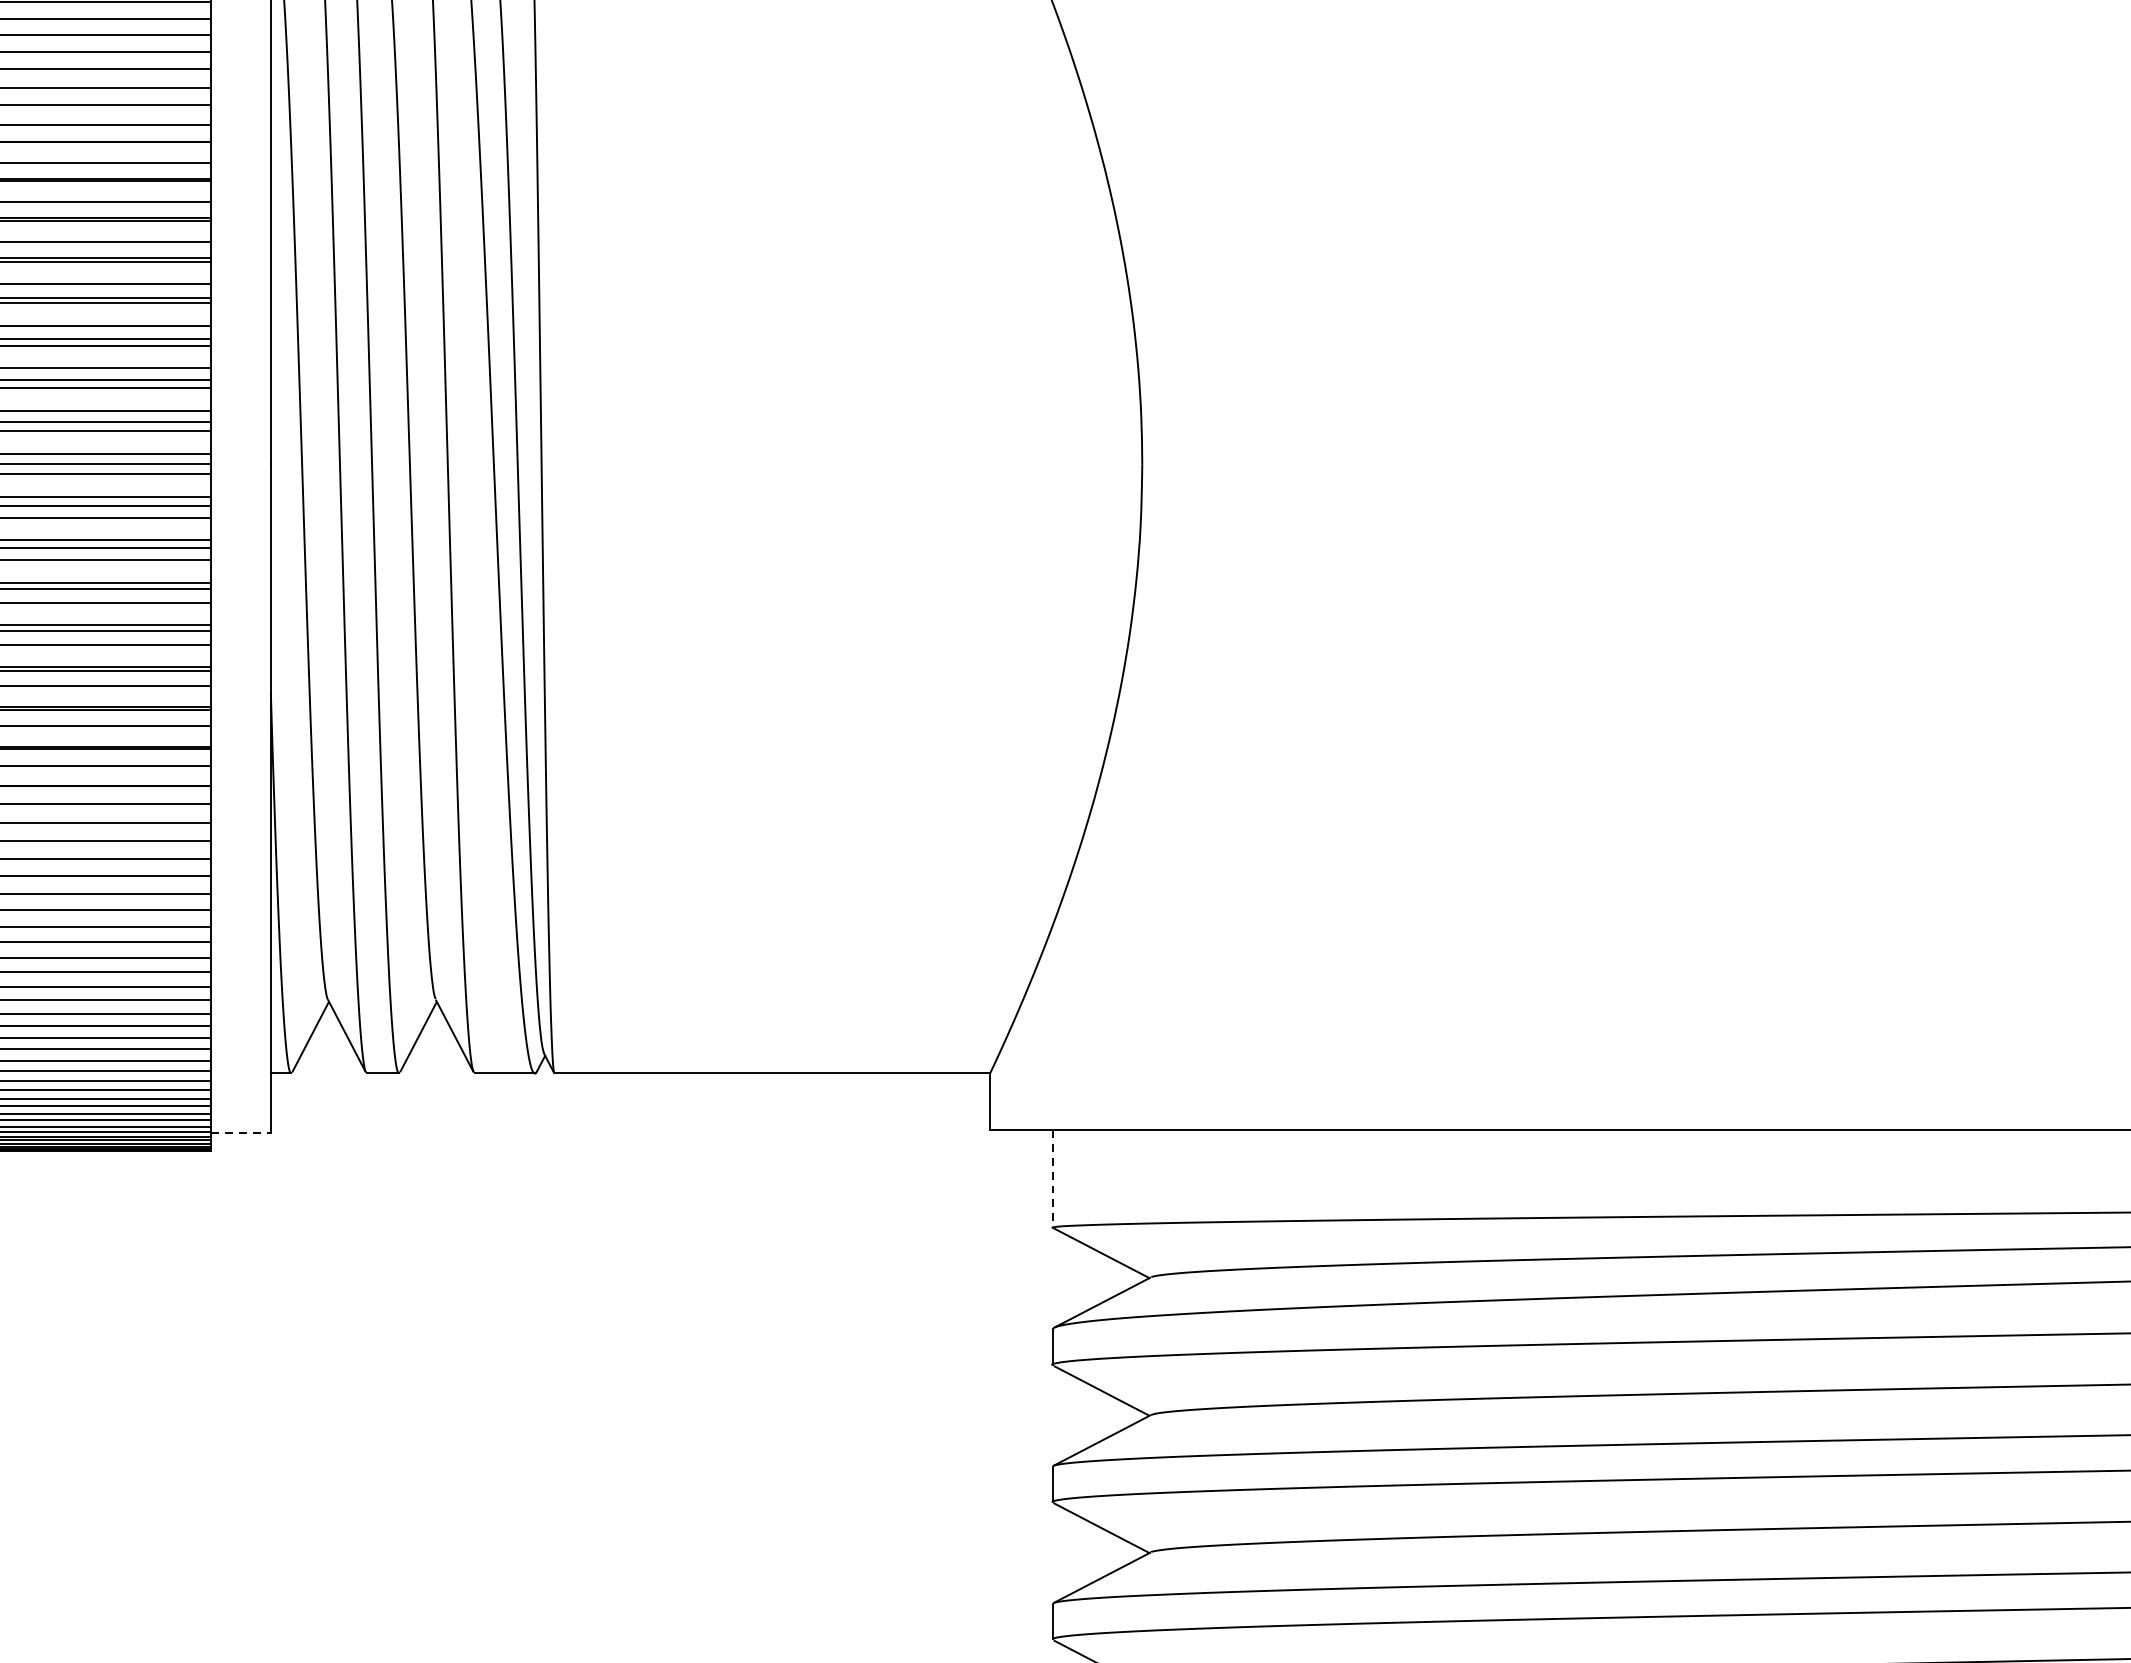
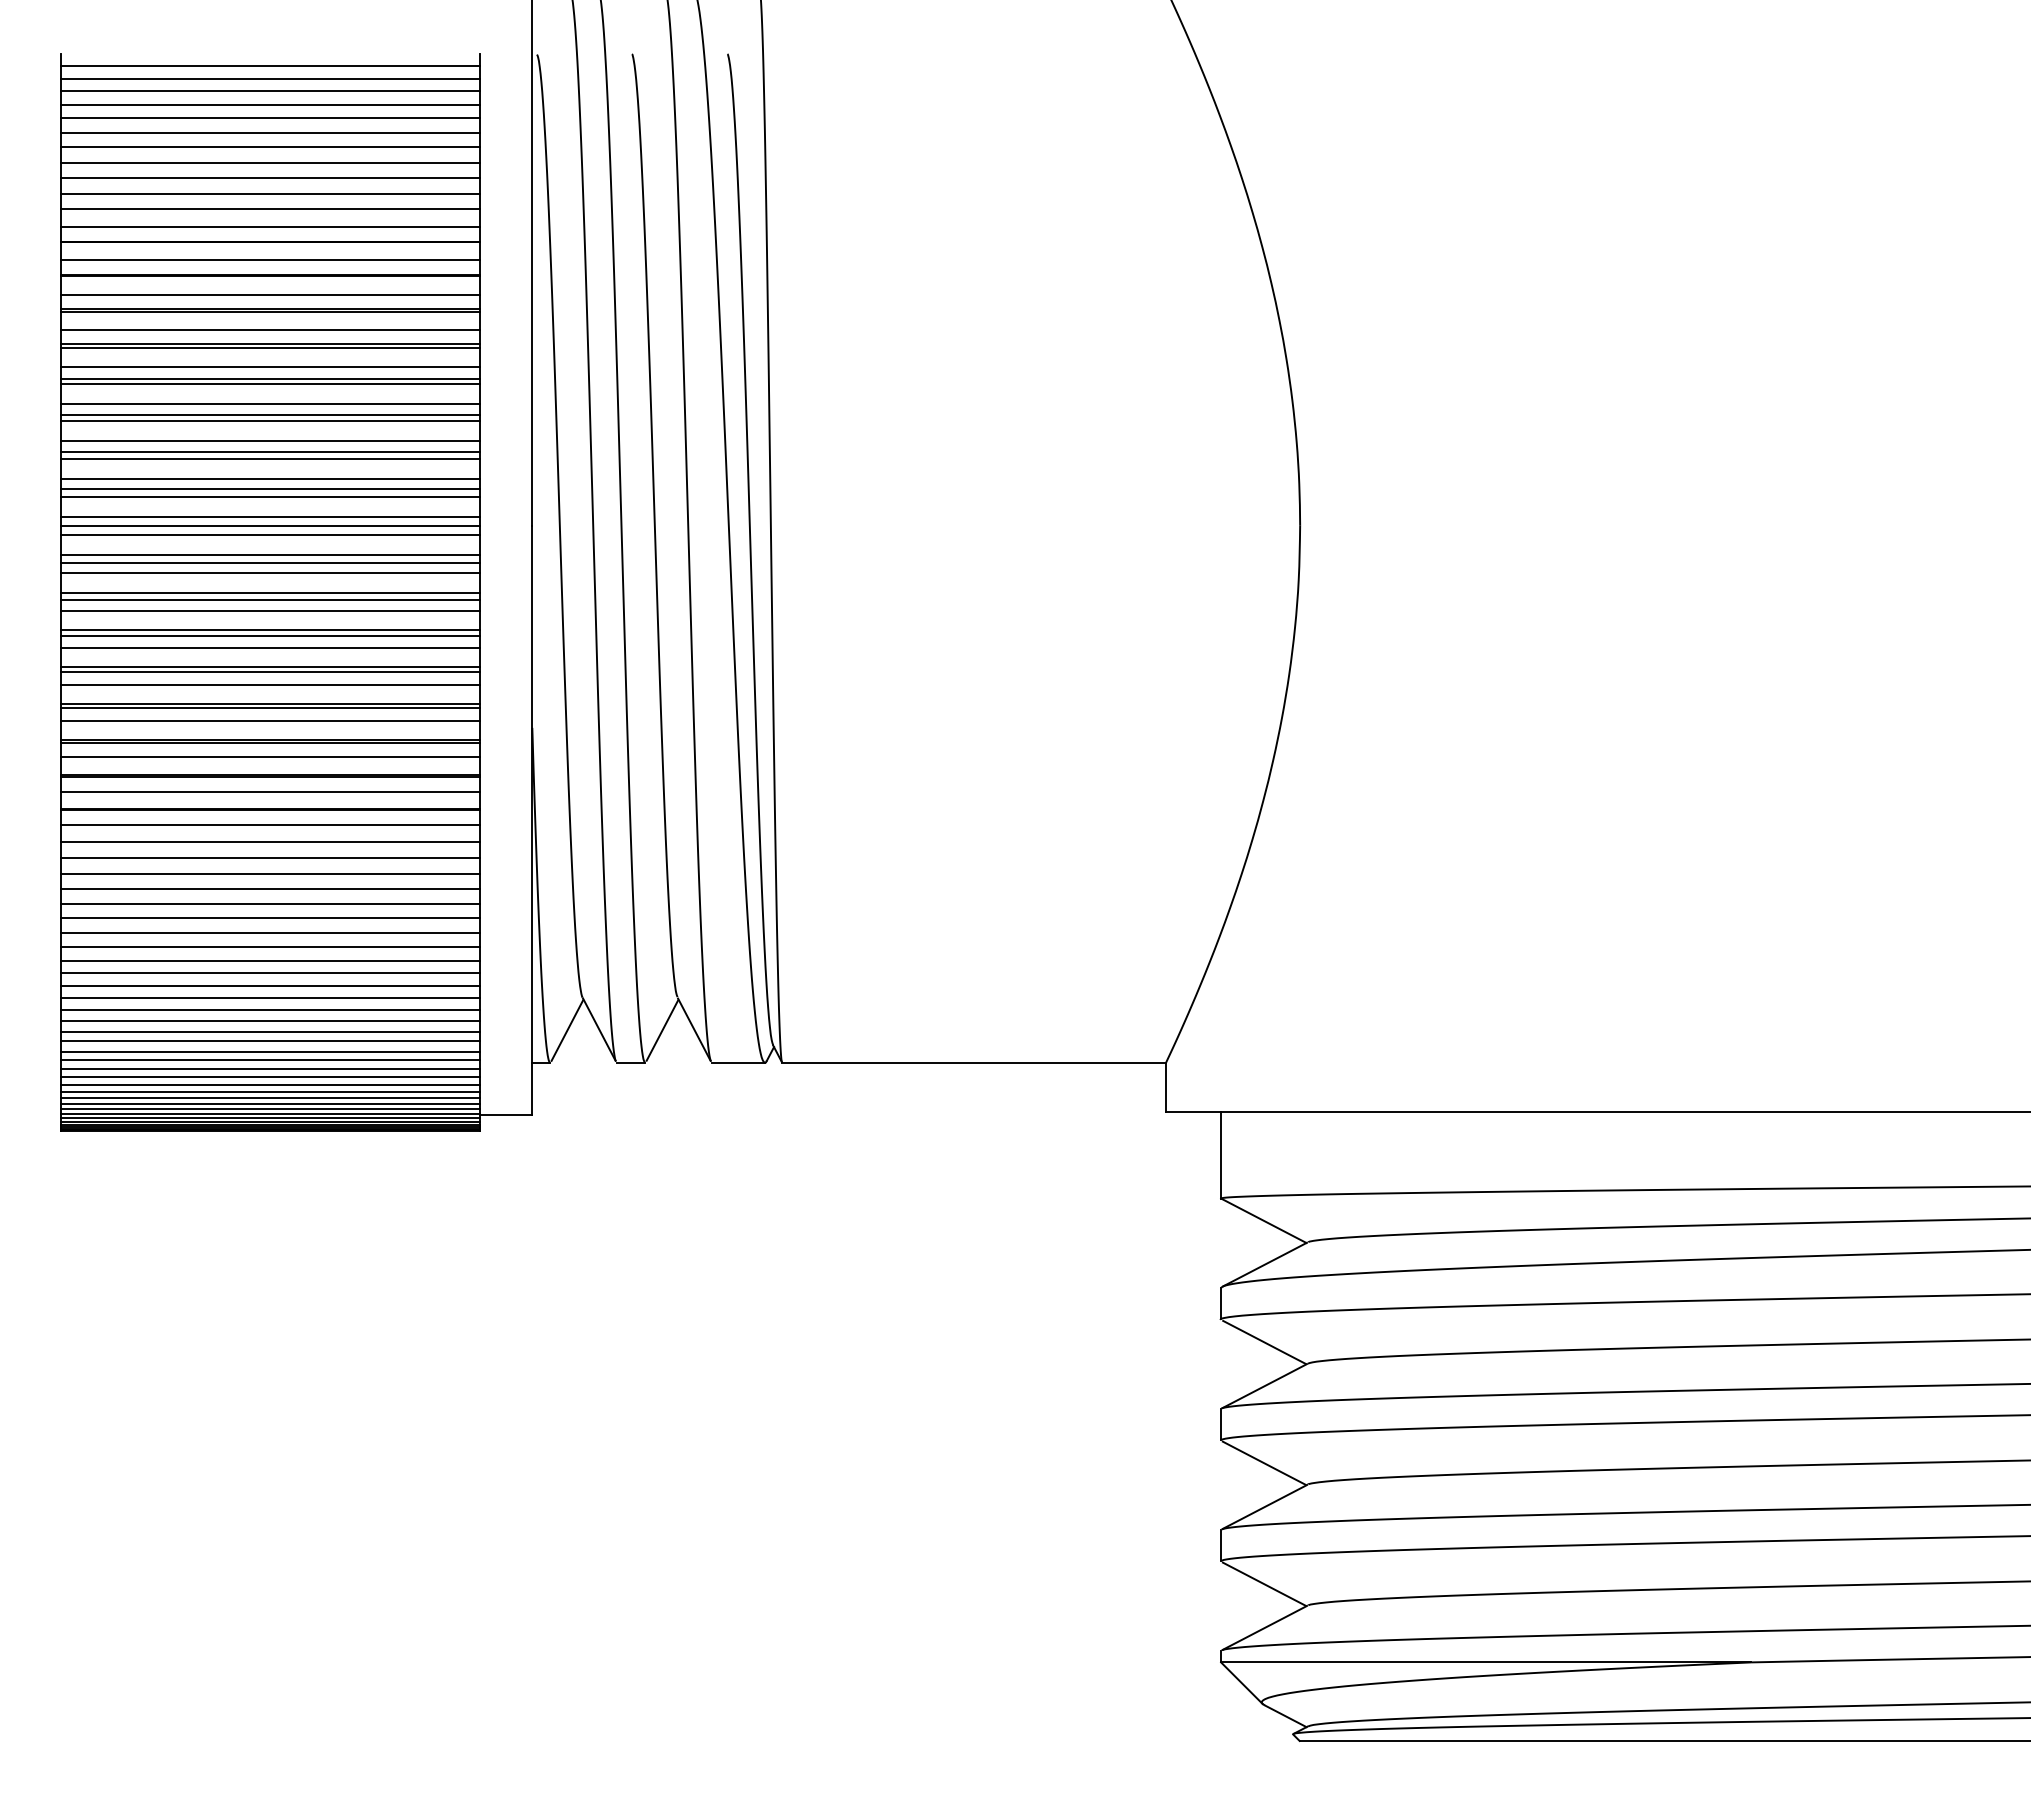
line: (241, 1133) -> (506, 1115), dashed -> solid
line: (1053, 1178) -> (1221, 1155), dashed -> solid

